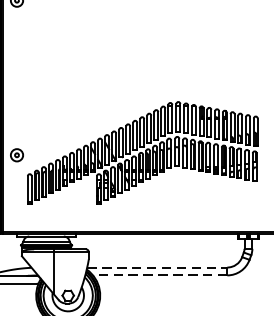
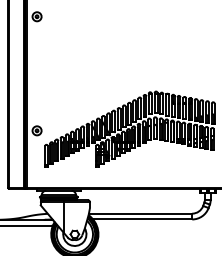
line: (157, 267) -> (140, 213), dashed -> solid
line: (159, 275) -> (142, 219), dashed -> solid

